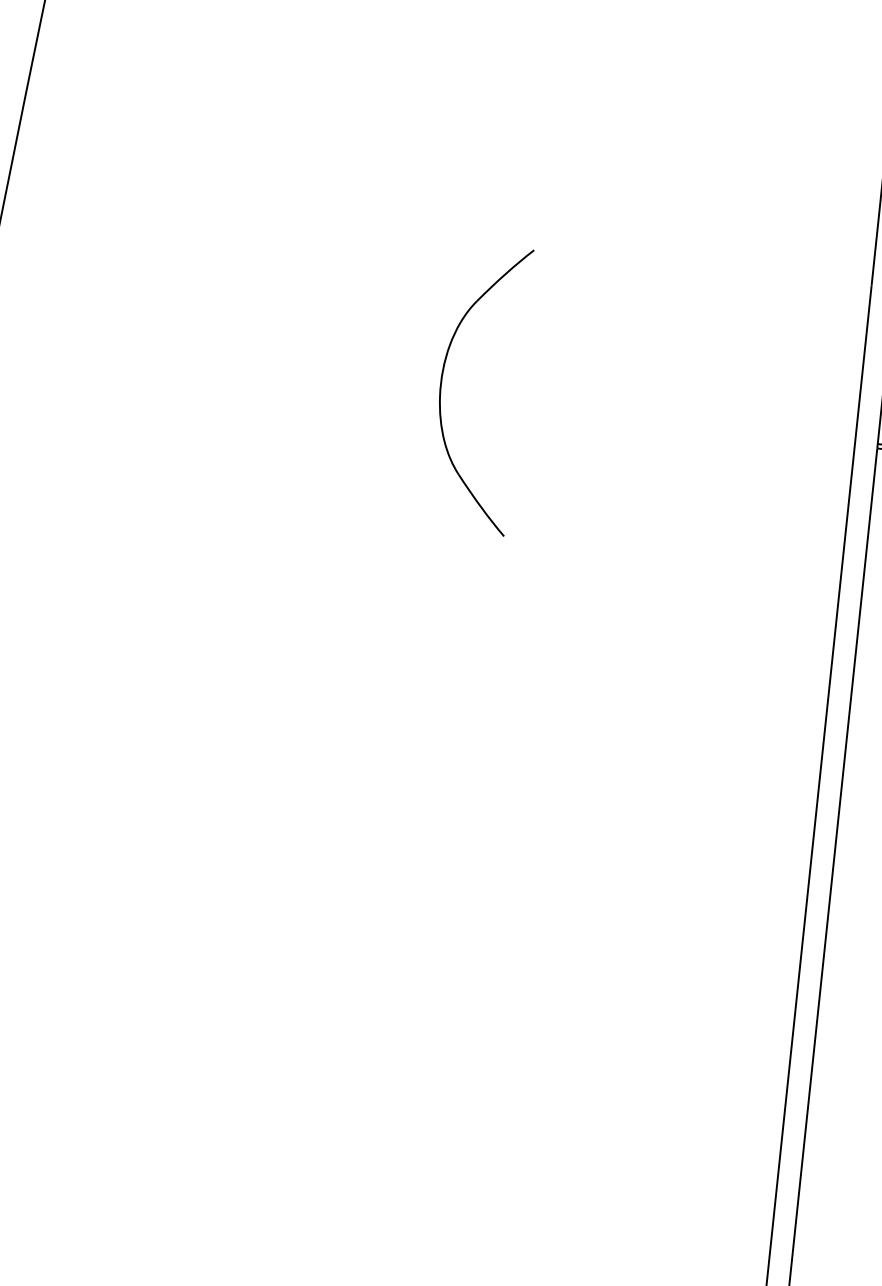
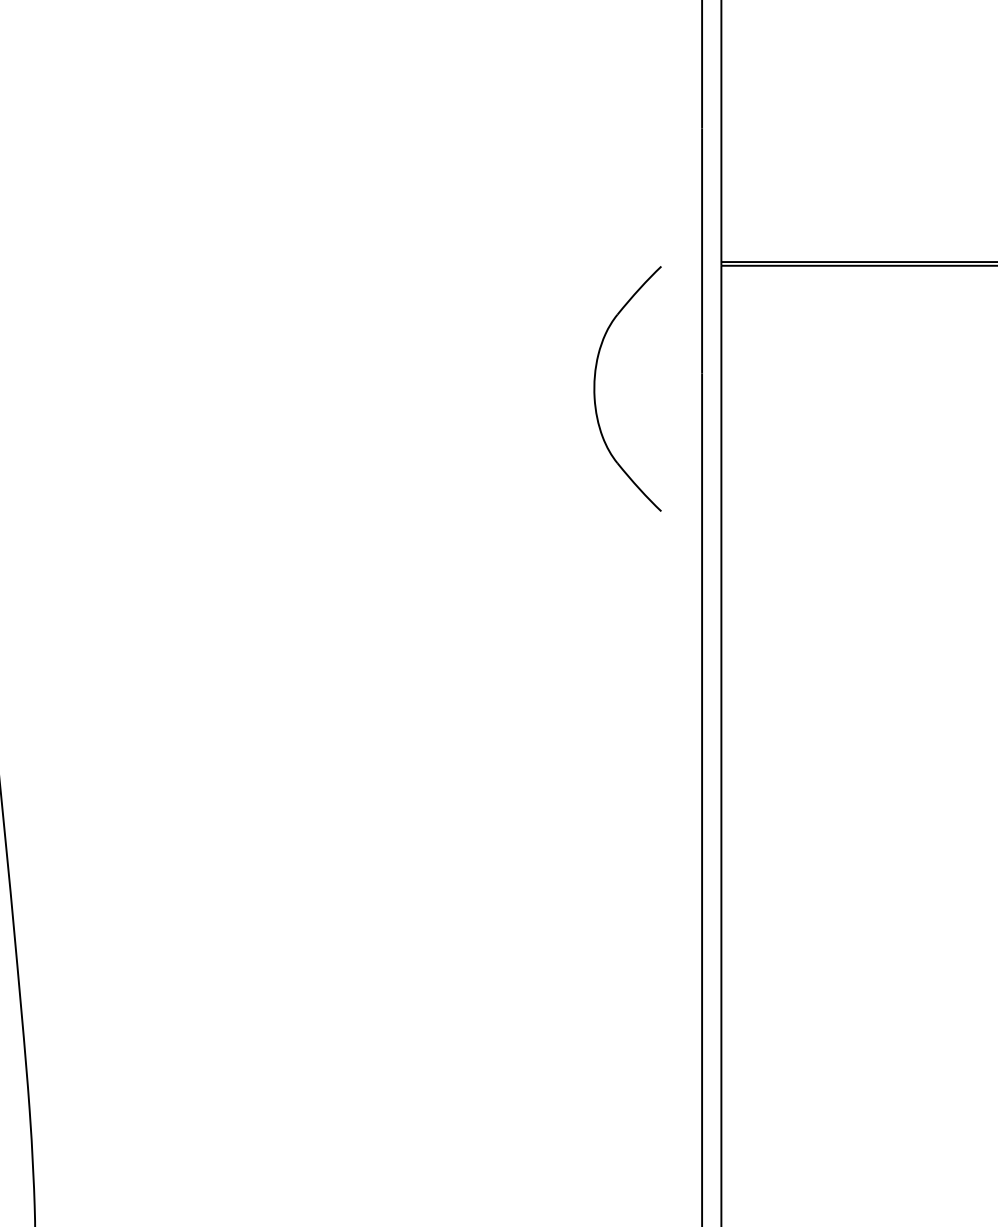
part: (442, 384) -> (595, 388), moved

